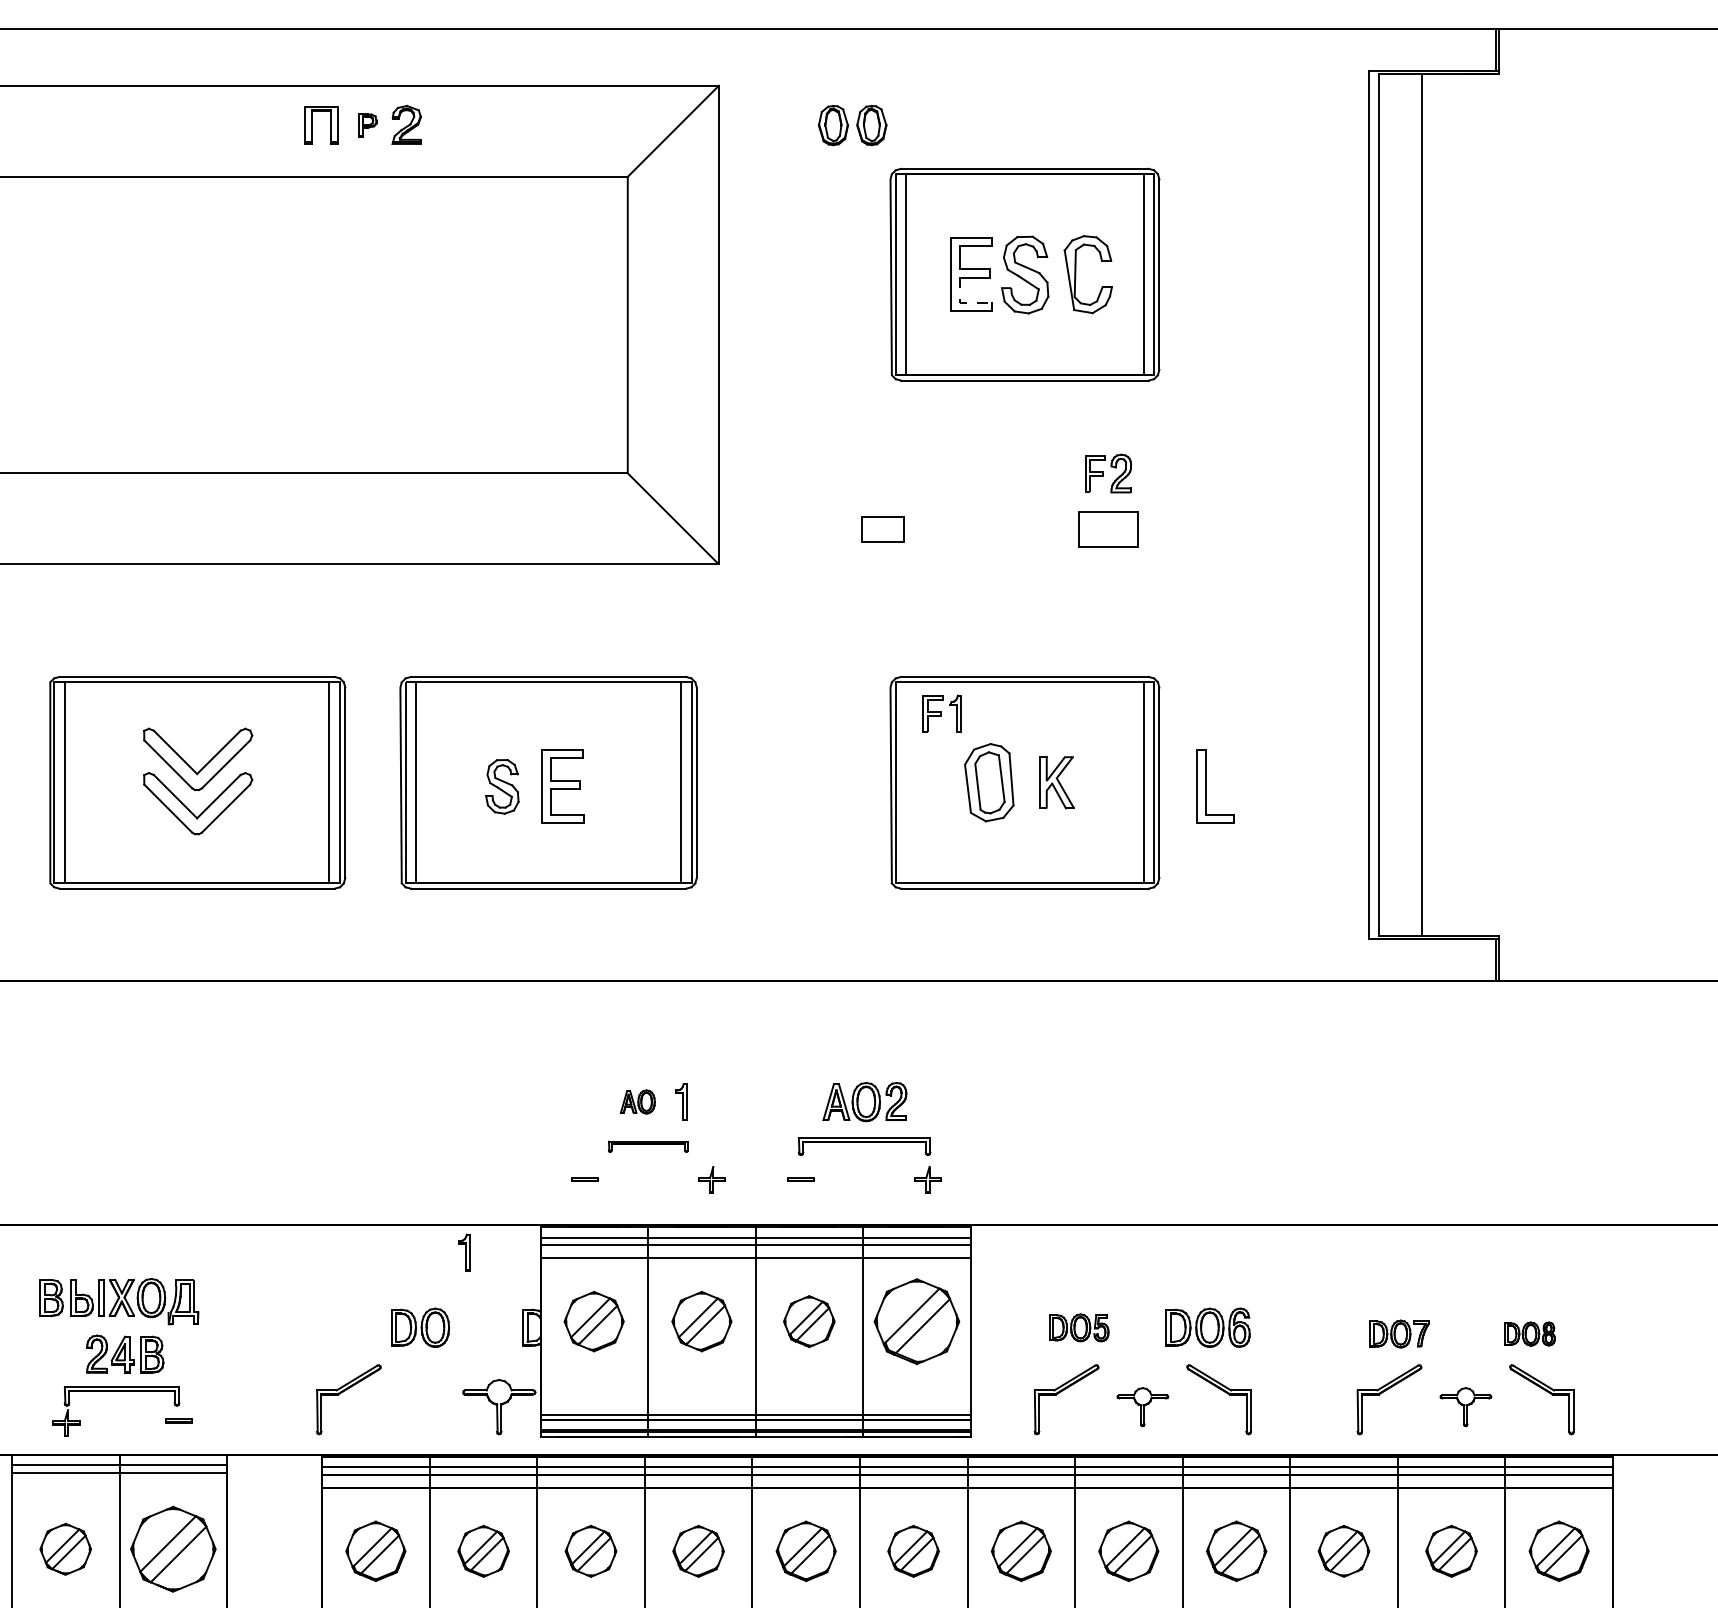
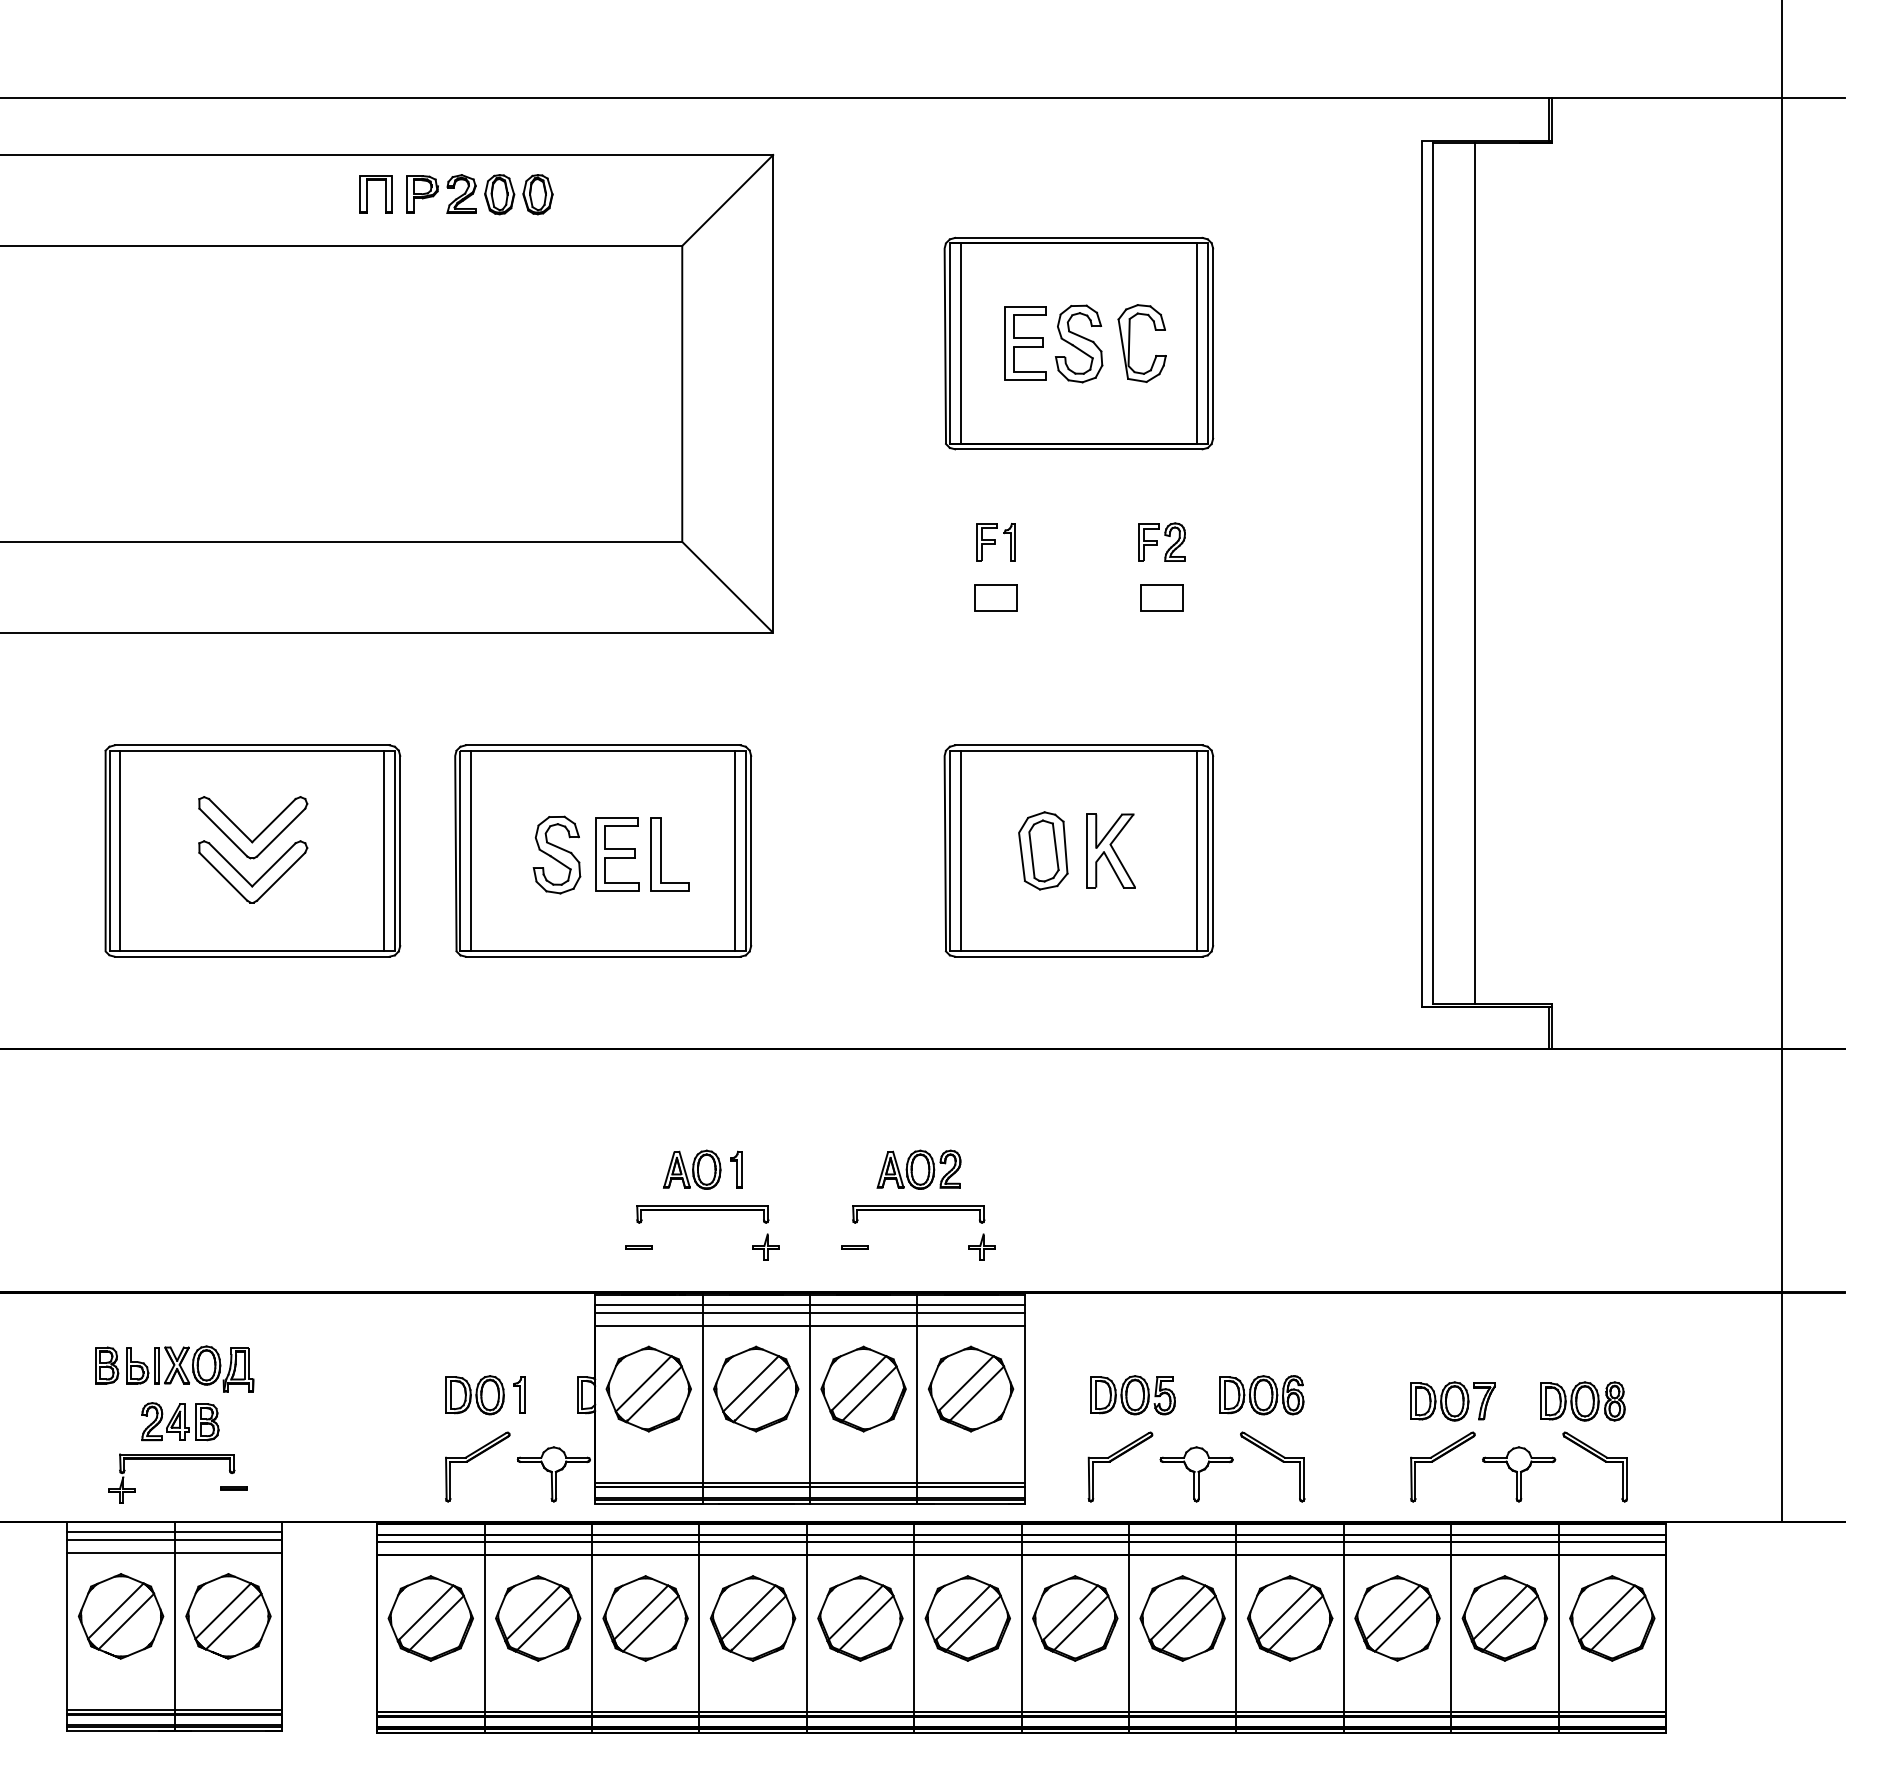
part: (367, 125) -> (422, 194), size x1.67
part: (852, 125) -> (518, 194), moved
line: (963, 302) -> (1017, 371), dashed -> solid
part: (882, 528) -> (995, 597), moved
part: (1107, 528) -> (1161, 597), size x0.71
part: (941, 714) -> (995, 542), moved
line: (906, 782) -> (960, 850), added
part: (1056, 782) -> (1110, 850), size x1.43
part: (501, 786) -> (556, 854), size x1.43
part: (1206, 786) -> (661, 854), moved
part: (638, 1101) -> (692, 1169), size x1.67
part: (648, 1146) -> (702, 1214), size x1.67
part: (464, 1251) -> (519, 1394), moved
part: (593, 1321) -> (648, 1388), size x1.43
part: (702, 1321) -> (756, 1388), size x1.43
part: (809, 1321) -> (863, 1388), size x1.67
part: (1078, 1328) -> (1132, 1395), size x1.43
part: (1399, 1334) -> (1452, 1401), size x1.43
part: (1529, 1334) -> (1582, 1401), size x1.67
part: (342, 1393) -> (471, 1460), moved
part: (1142, 1407) -> (1196, 1474), size x1.43
part: (1466, 1407) -> (1519, 1474), size x1.43
line: (119, 1485) -> (174, 1552), added
part: (65, 1549) -> (120, 1616), size x1.67
part: (375, 1551) -> (430, 1618), size x1.43
part: (483, 1551) -> (538, 1618), size x1.67
part: (590, 1551) -> (645, 1618), size x1.67
part: (698, 1551) -> (752, 1618), size x1.67
part: (806, 1551) -> (860, 1618), size x1.43
part: (913, 1551) -> (967, 1618), size x1.67
part: (1021, 1551) -> (1075, 1618), size x1.43
part: (1128, 1551) -> (1182, 1618), size x1.43
part: (1236, 1551) -> (1290, 1618), size x1.43
part: (1344, 1551) -> (1397, 1618), size x1.67
part: (1451, 1551) -> (1504, 1618), size x1.67
part: (1559, 1551) -> (1612, 1618), size x1.43

